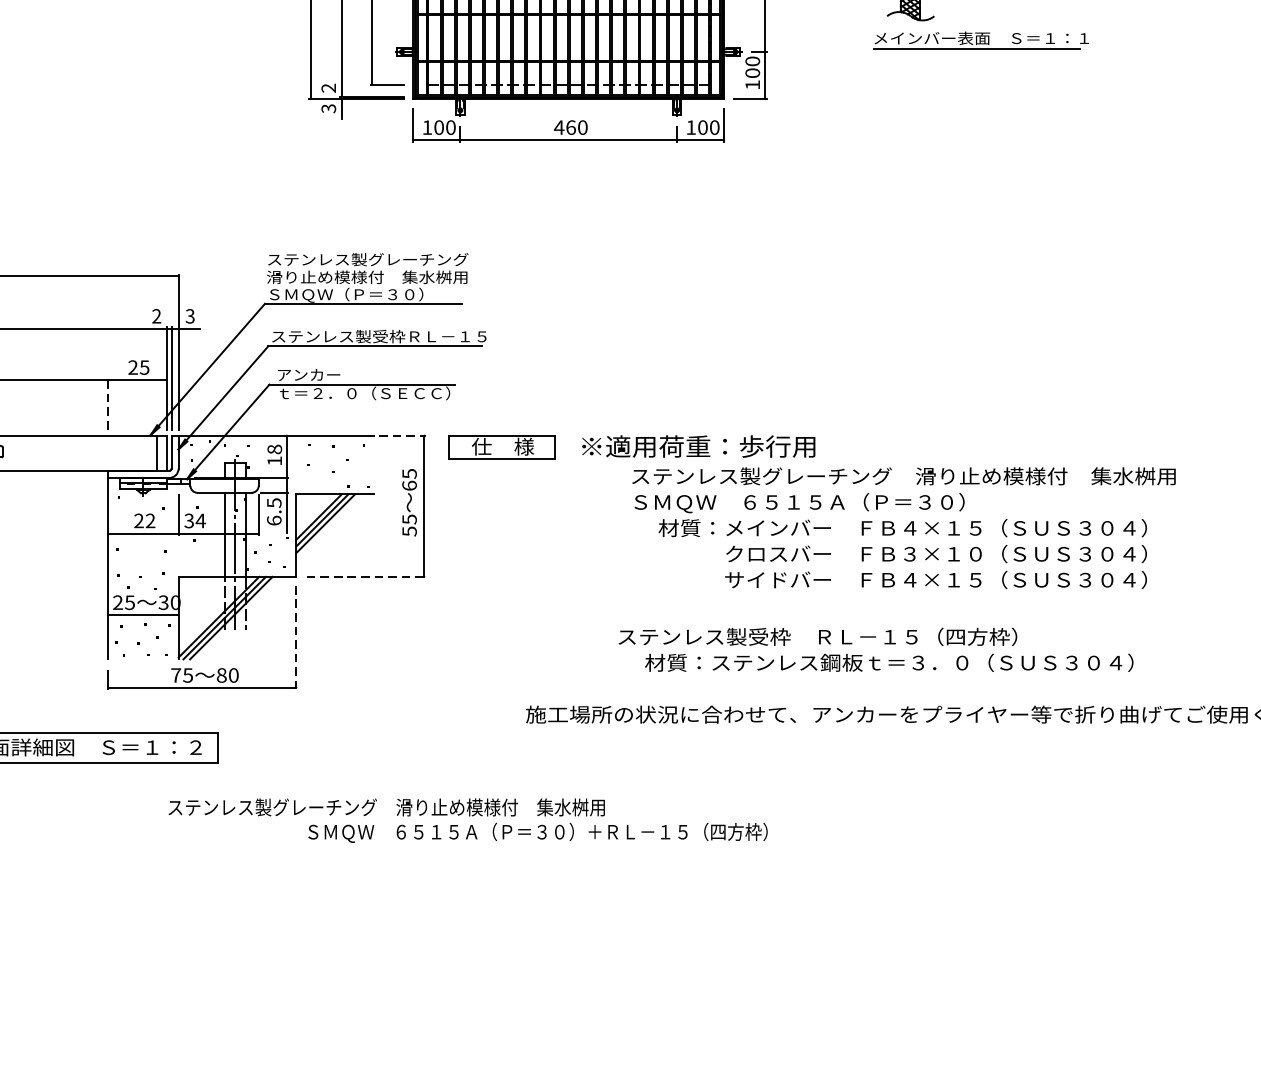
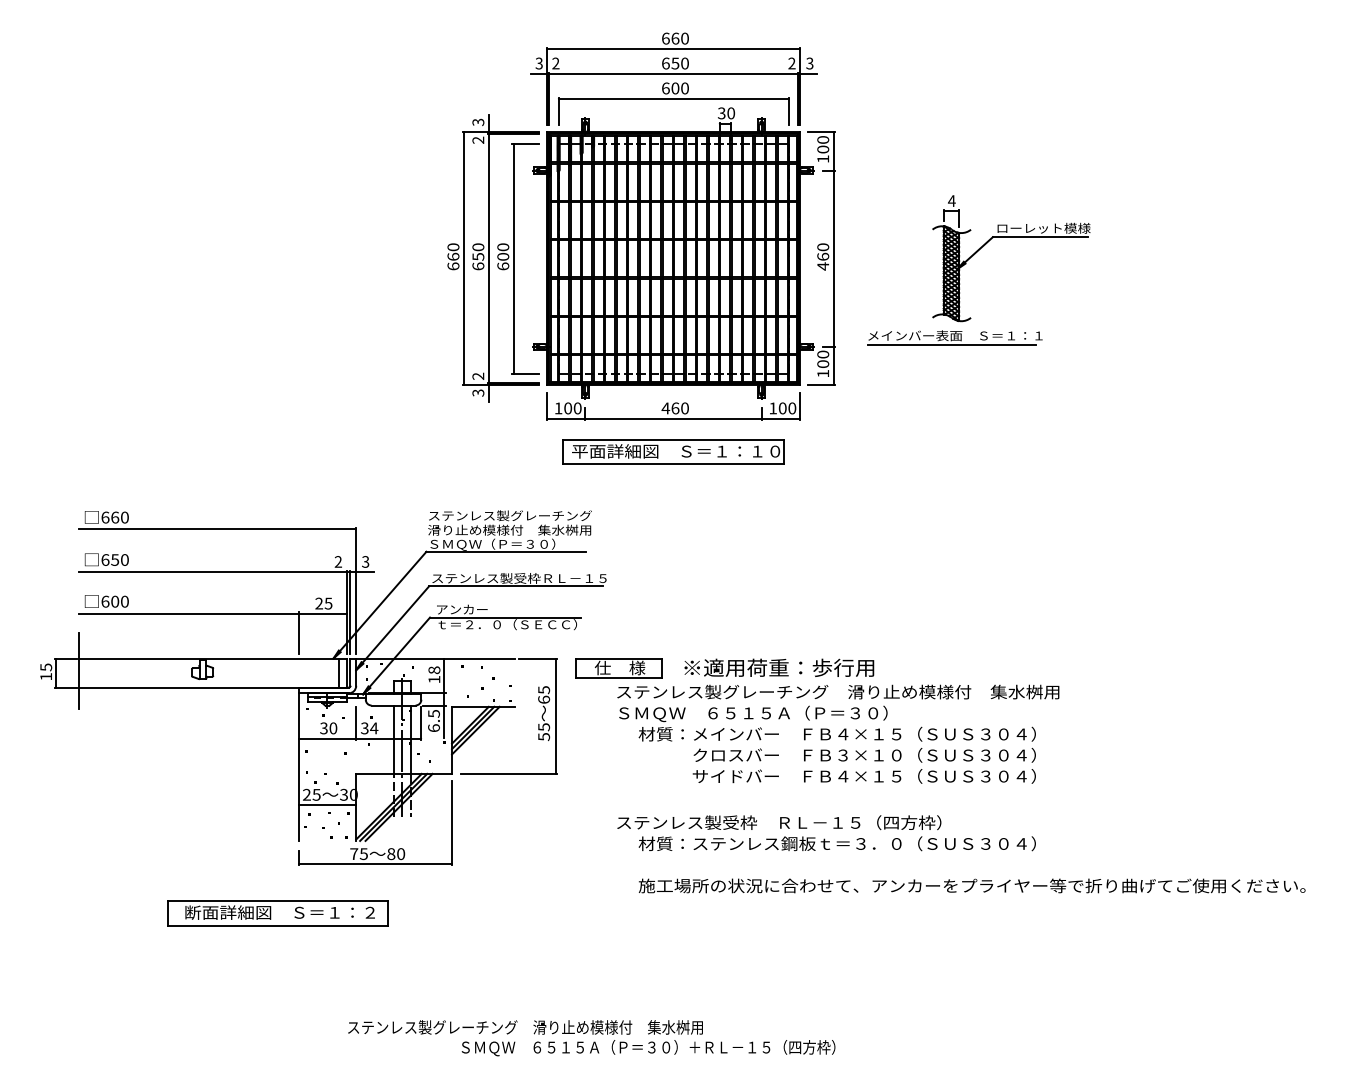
part: (980, 40) -> (954, 337), moved
part: (568, 180) -> (673, 451), added
line: (107, 404) -> (298, 633), dashed -> solid
line: (402, 435) -> (538, 658), dashed -> solid
text: (144, 521) -> (328, 728), 22 -> 30
text: (904, 527) -> (838, 733), moved
line: (367, 576) -> (509, 773), dashed -> solid
line: (297, 637) -> (452, 823), dashed -> solid
text: (876, 650) -> (826, 833), moved
text: (467, 821) -> (591, 1038), moved

